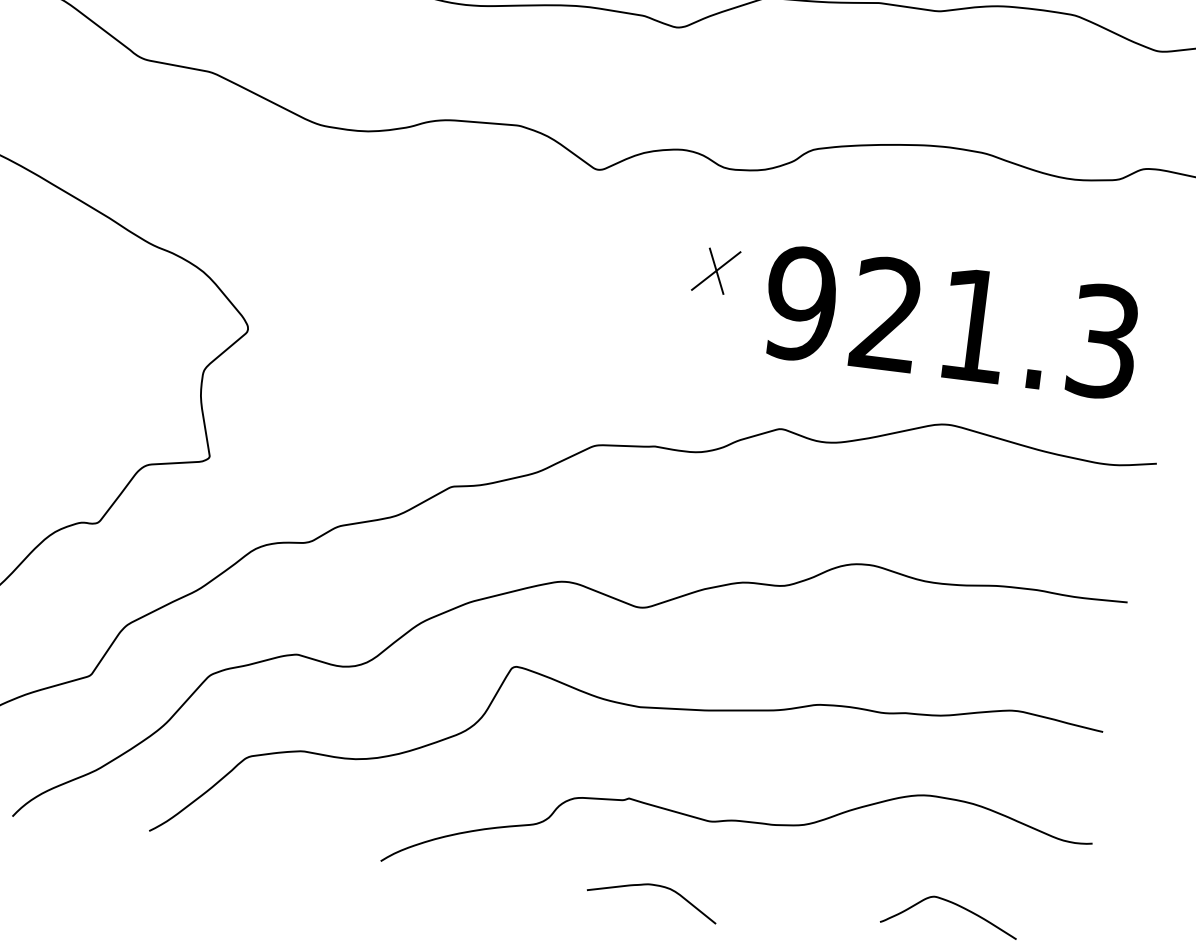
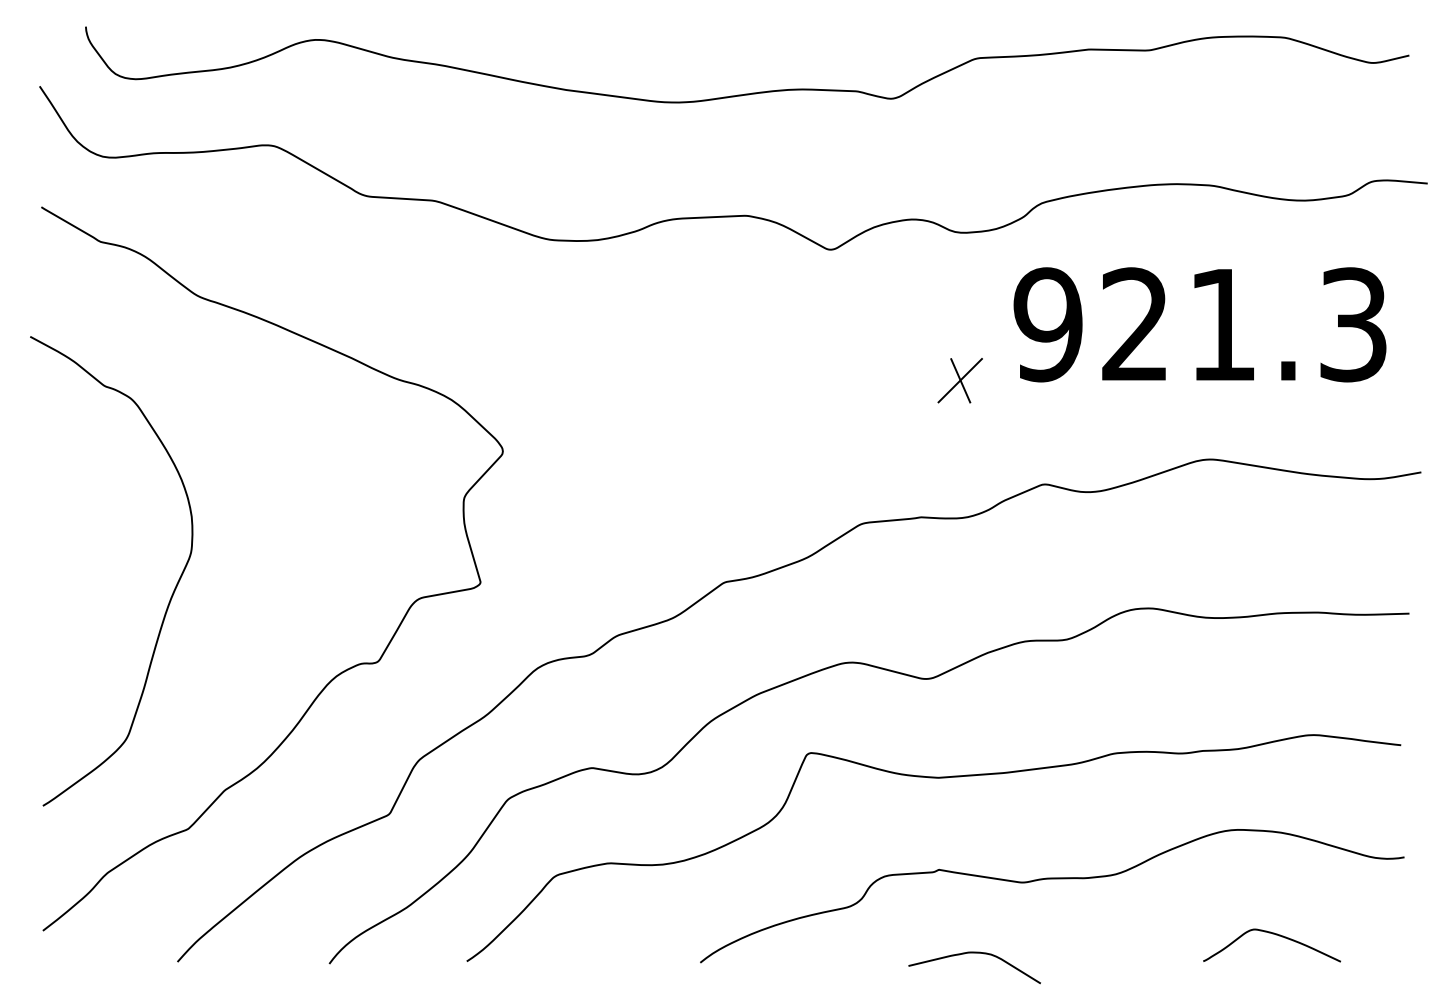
part: (715, 270) -> (959, 380), moved
text: (950, 322) -> (1199, 324), moved

